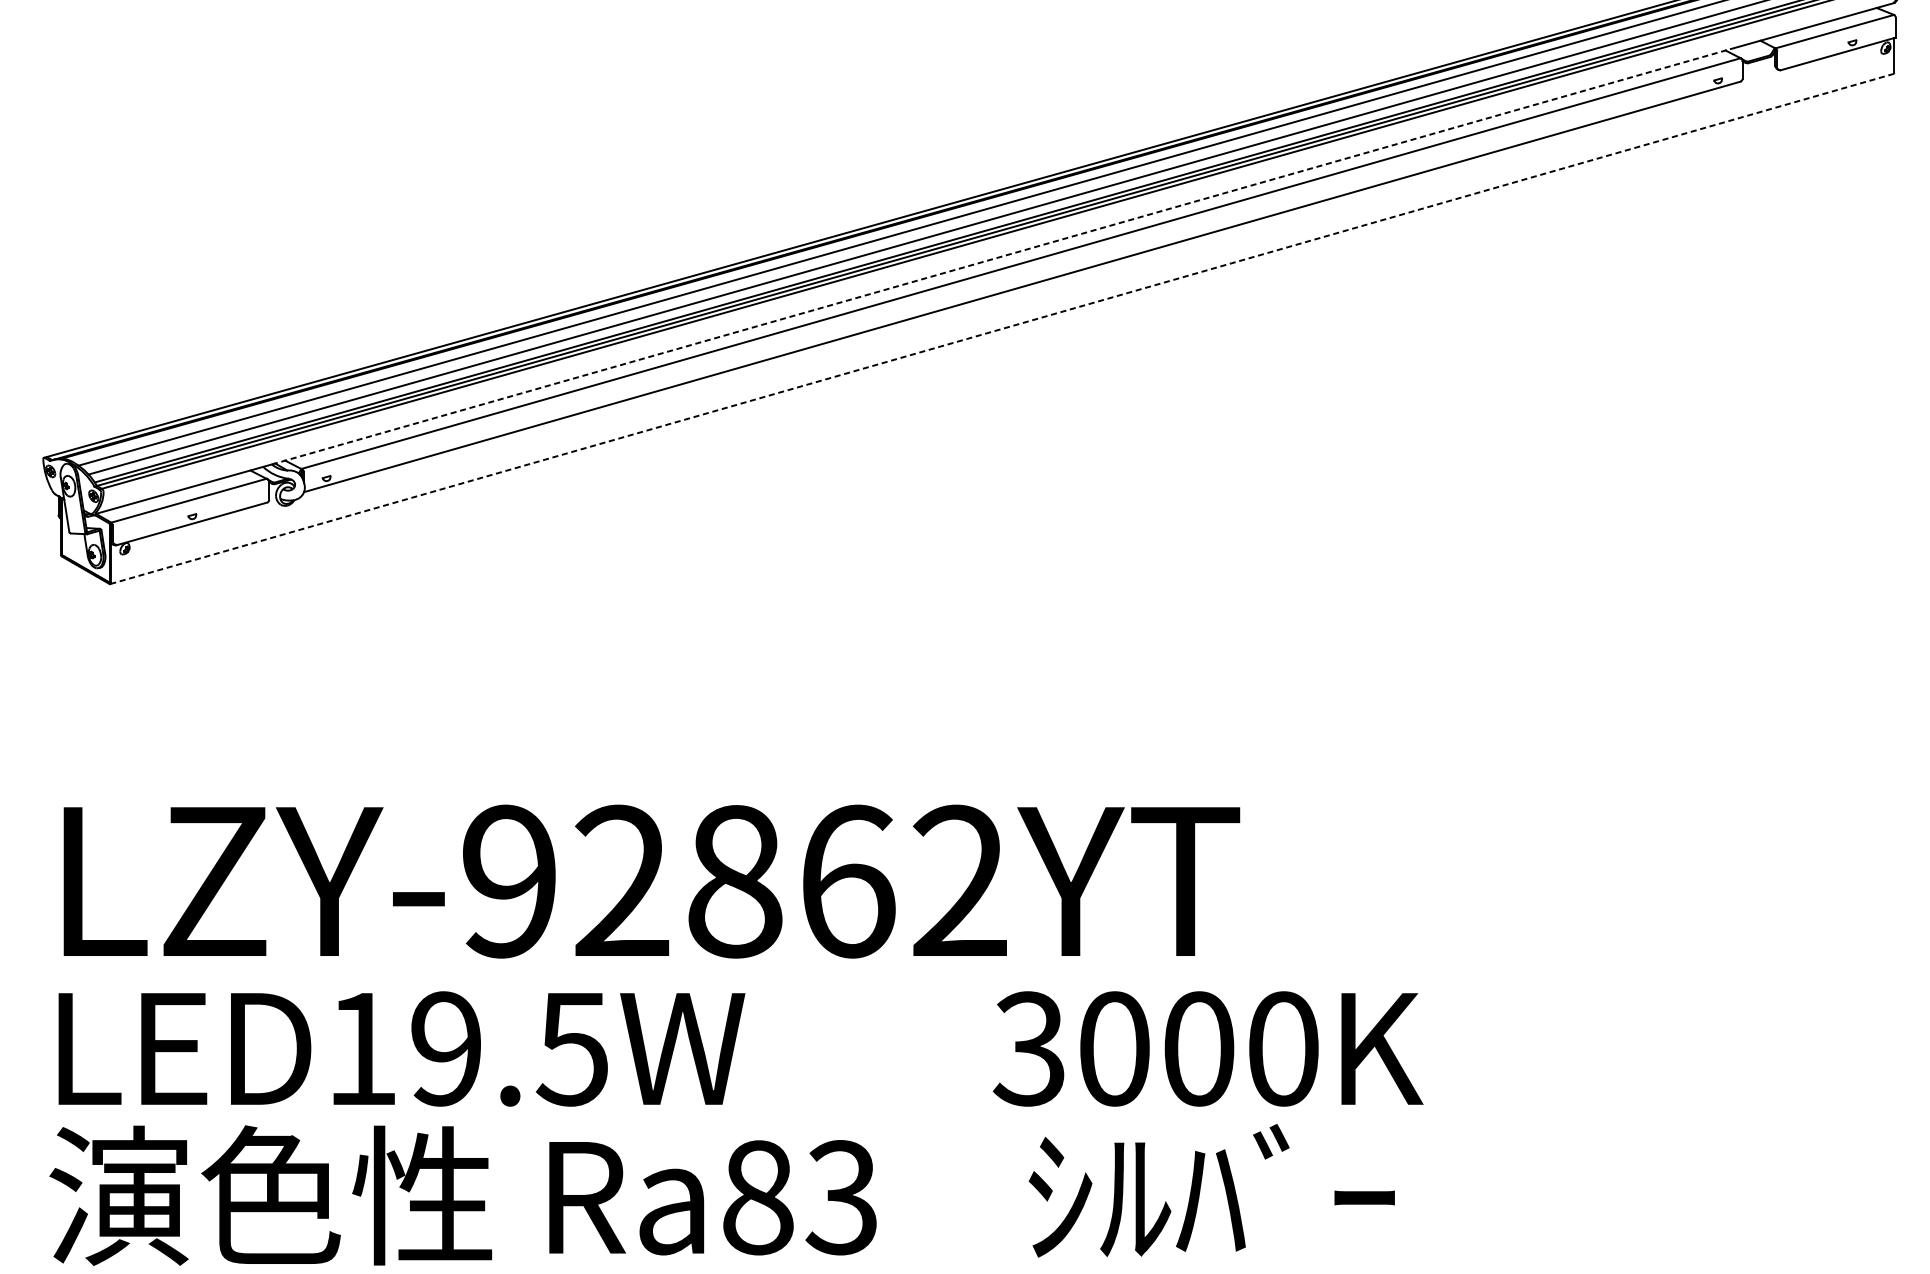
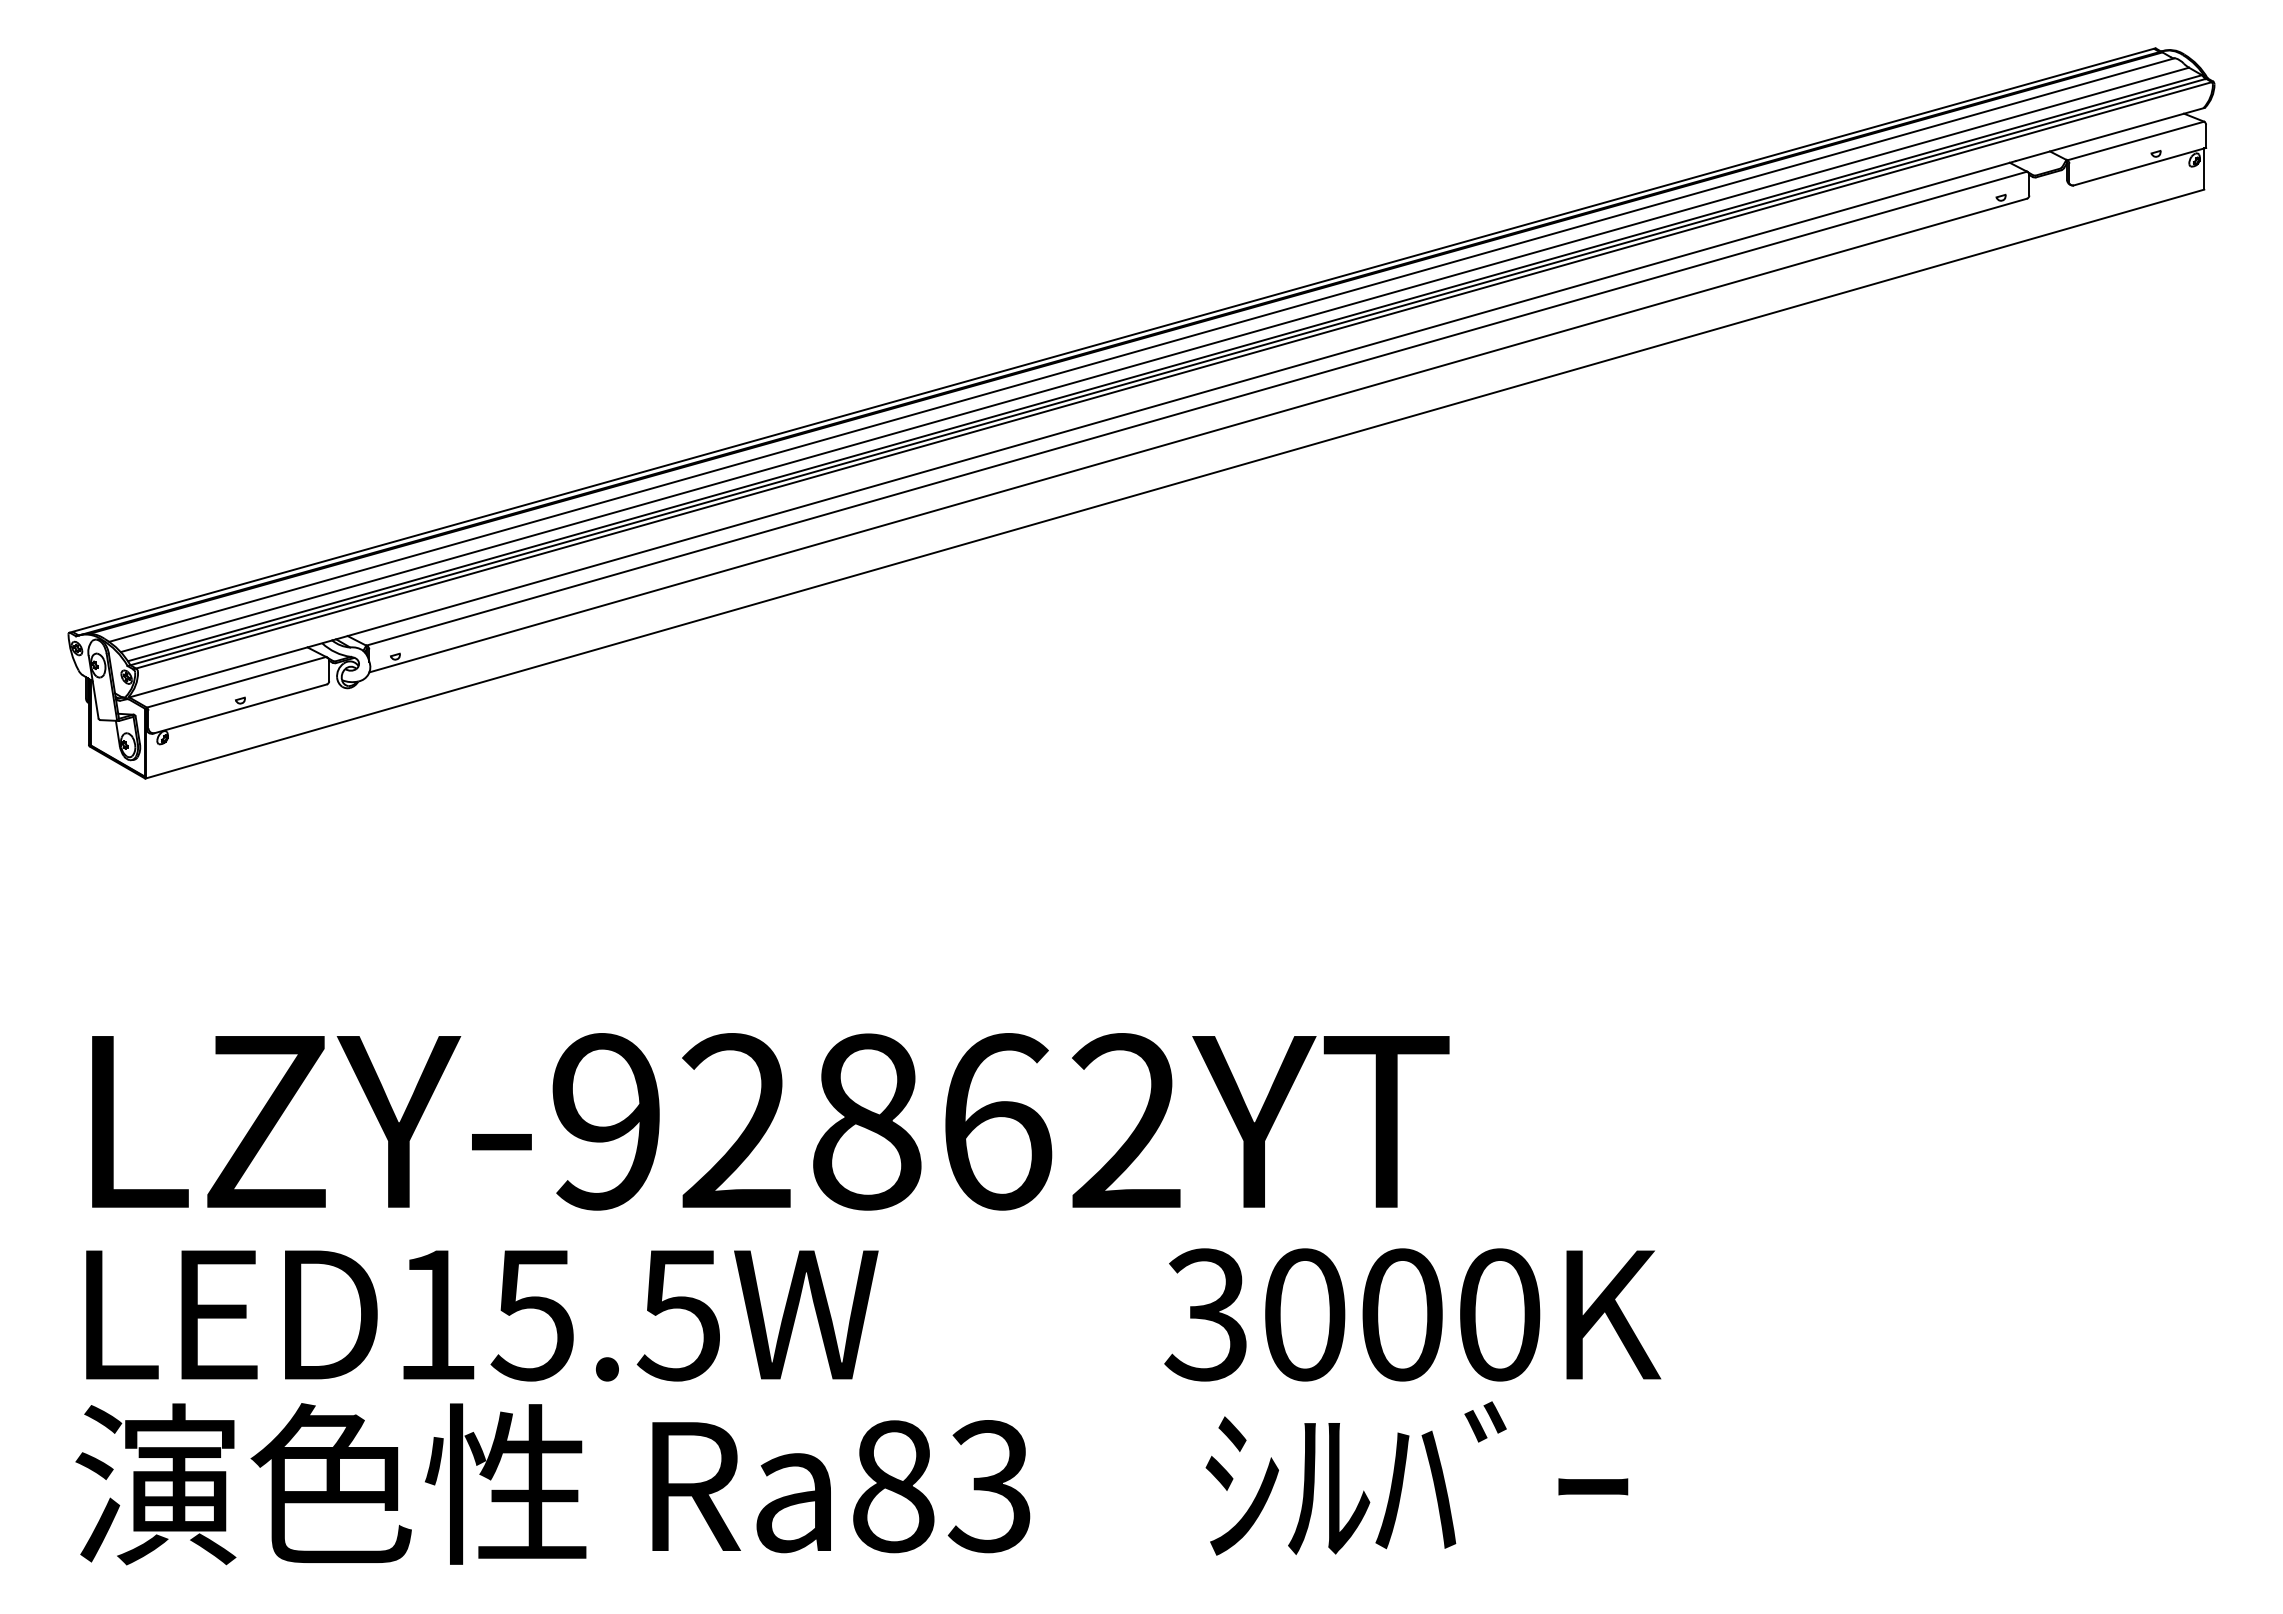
line: (1001, 256) -> (1174, 400), dashed -> solid
line: (1002, 328) -> (1175, 483), dashed -> solid
text: (444, 1048) -> (531, 1314), LED19.5W -> LED15.5W

